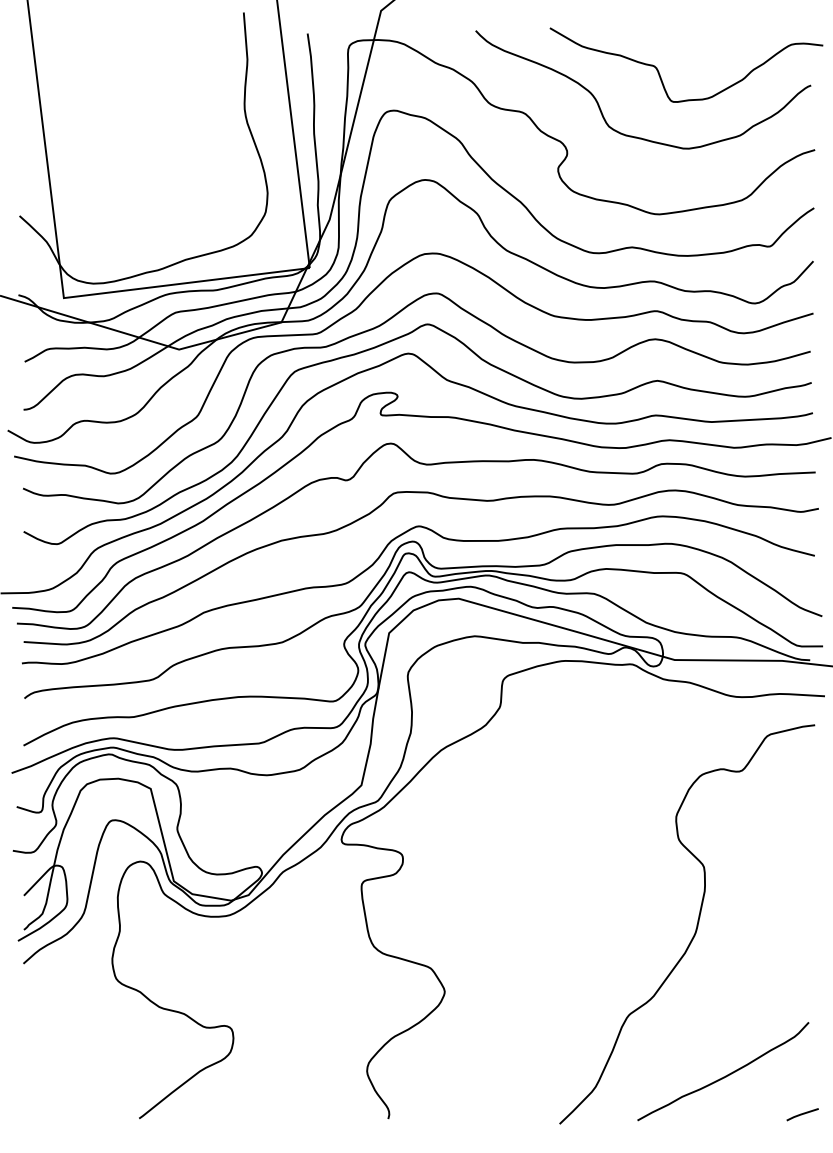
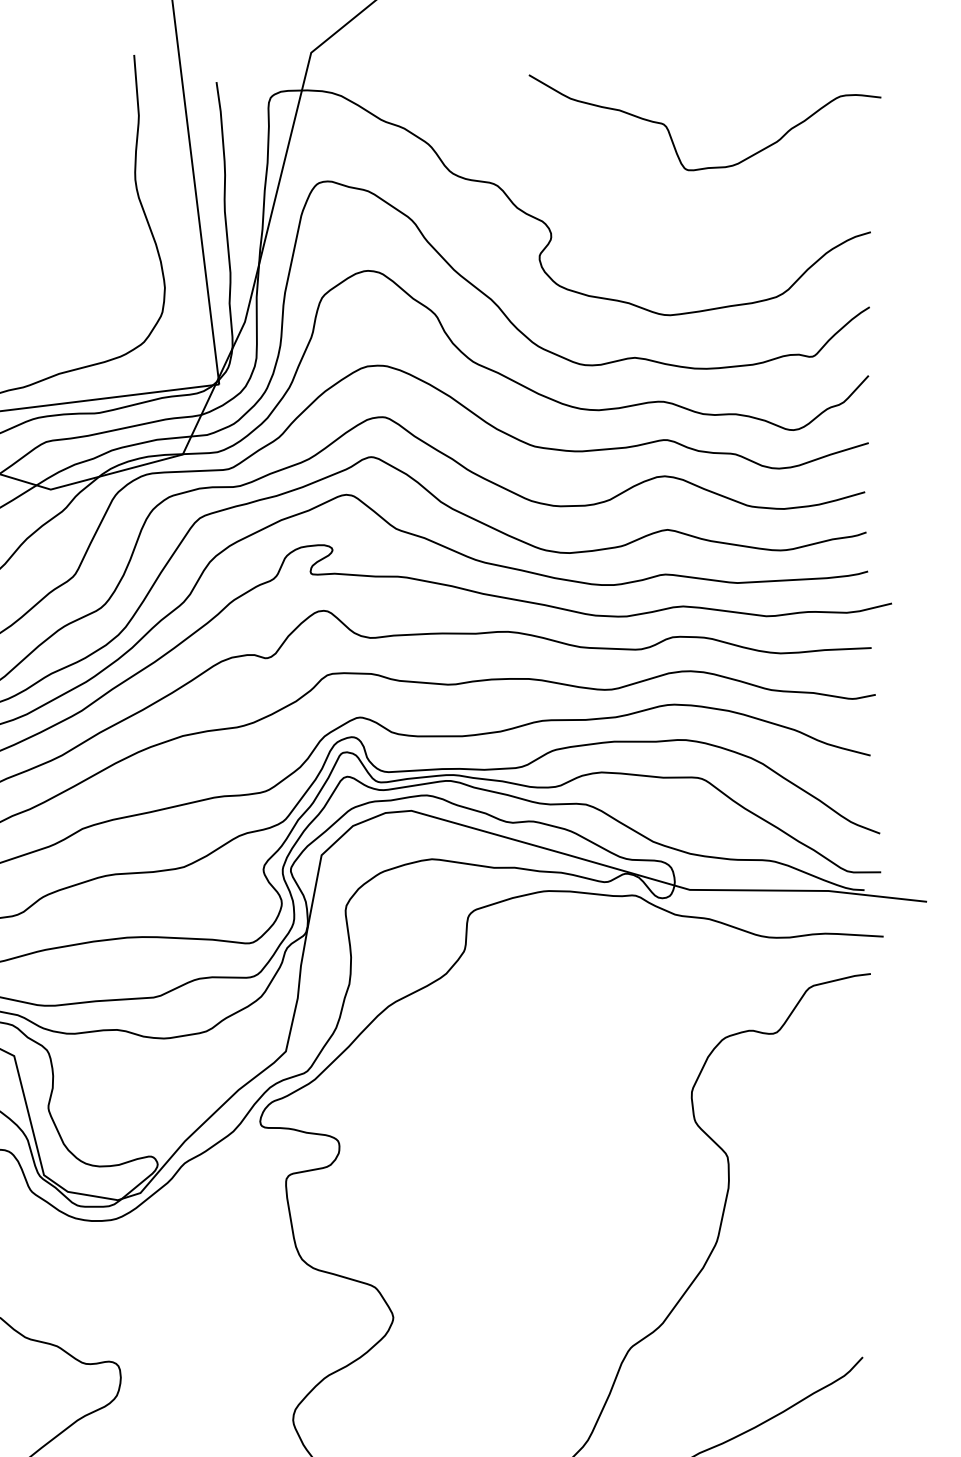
curve: (599, 104) -> (592, 173), removed

